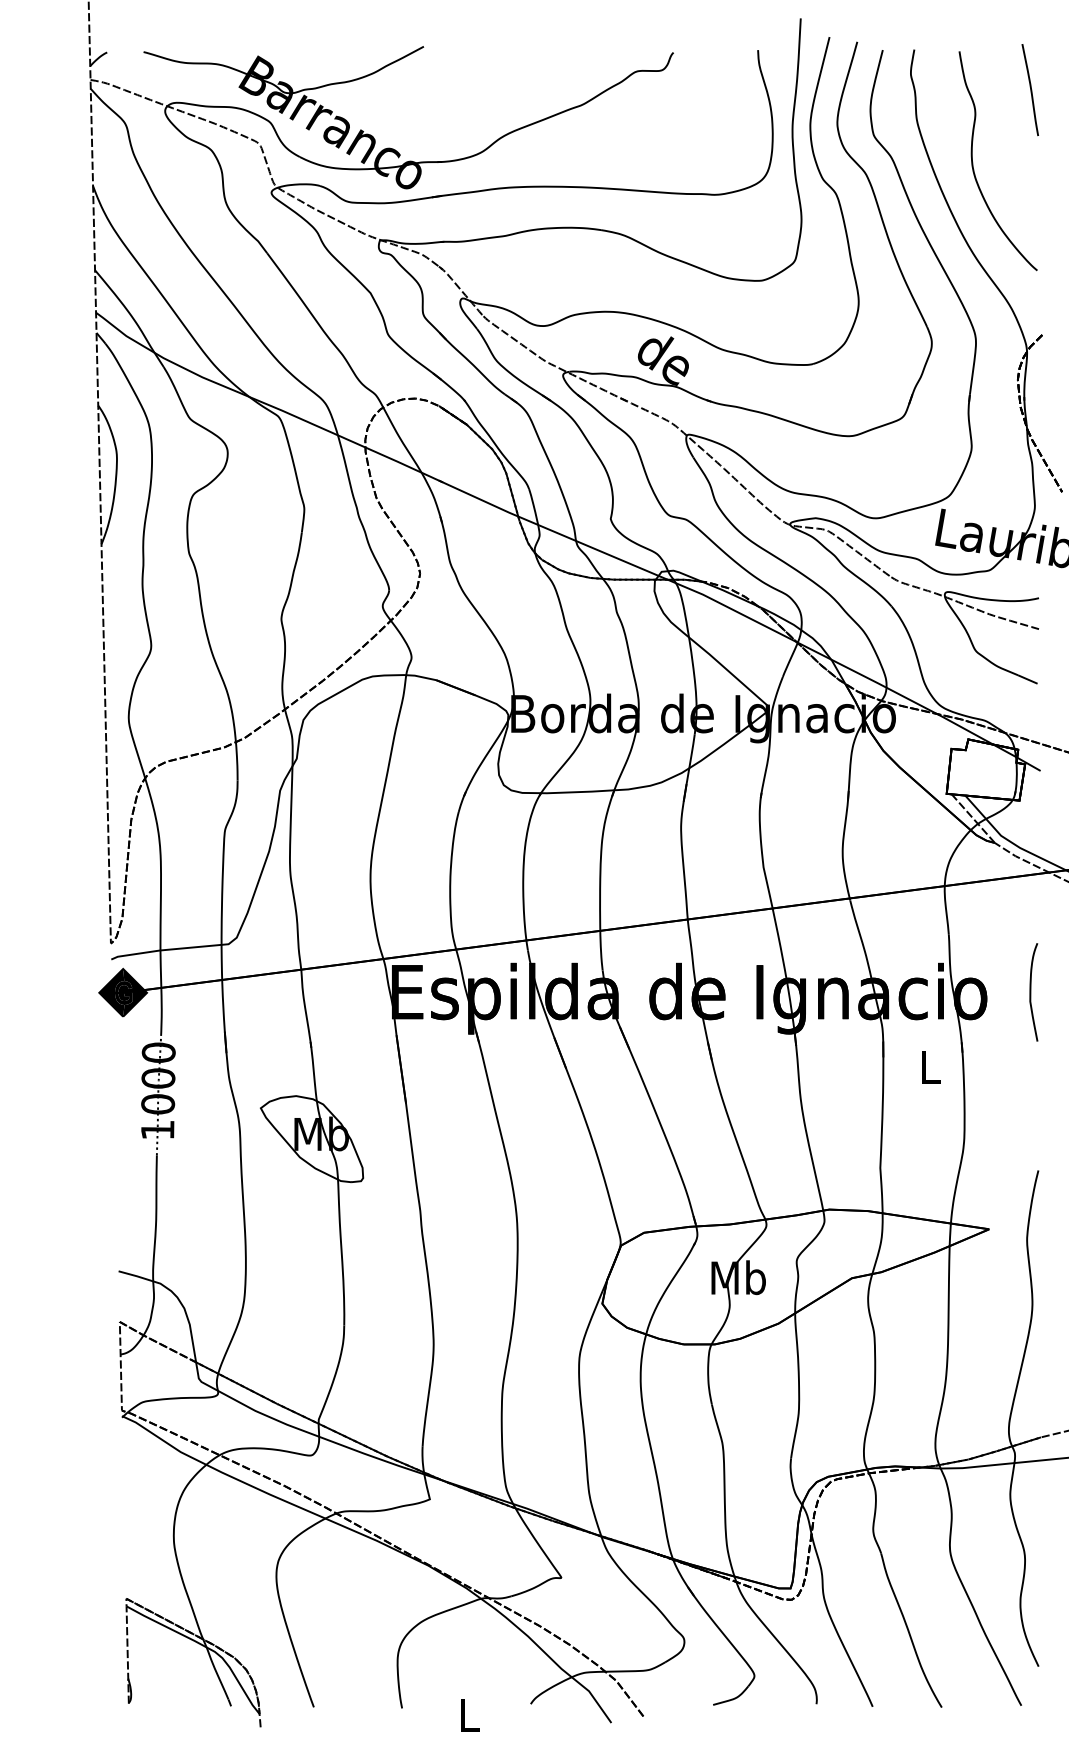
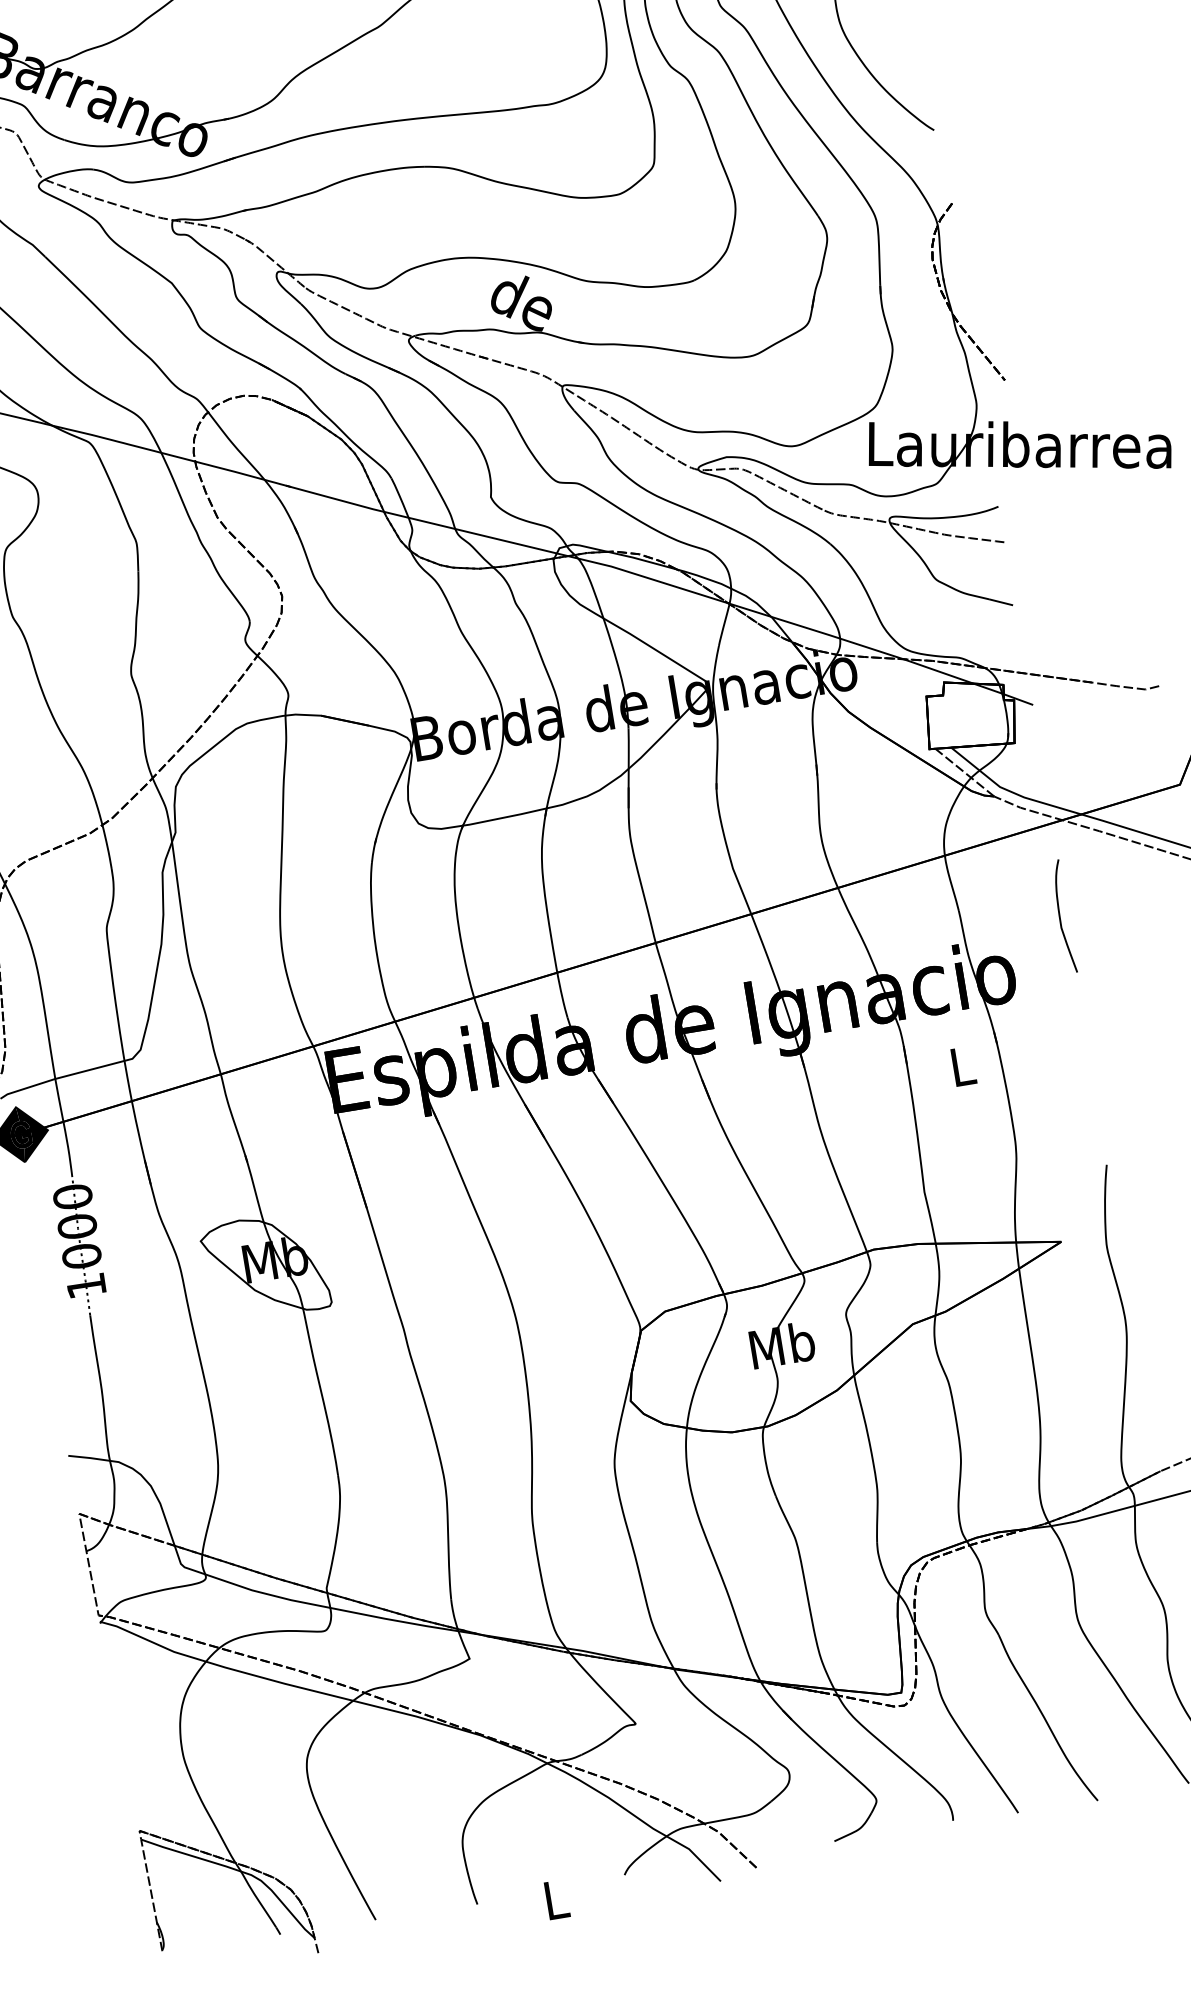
curve: (1031, 992) -> (1061, 917), moved

